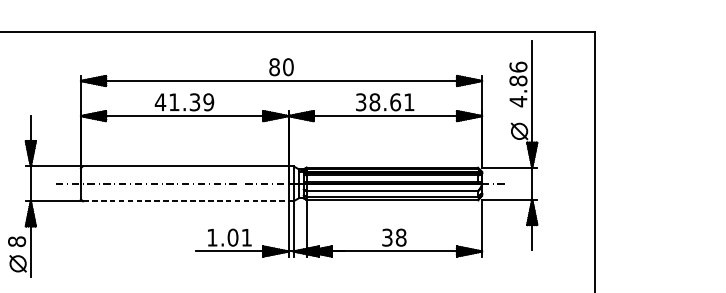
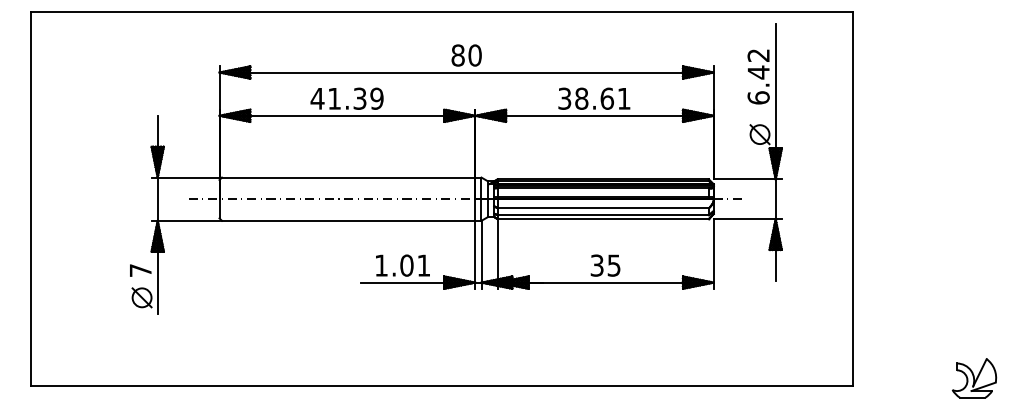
text: (518, 84) -> (758, 76), 4.86 -> 6.42
line: (185, 201) -> (348, 220), dashed -> solid
text: (400, 237) -> (613, 265), 38 -> 35
text: (16, 241) -> (140, 270), 8 -> 7

